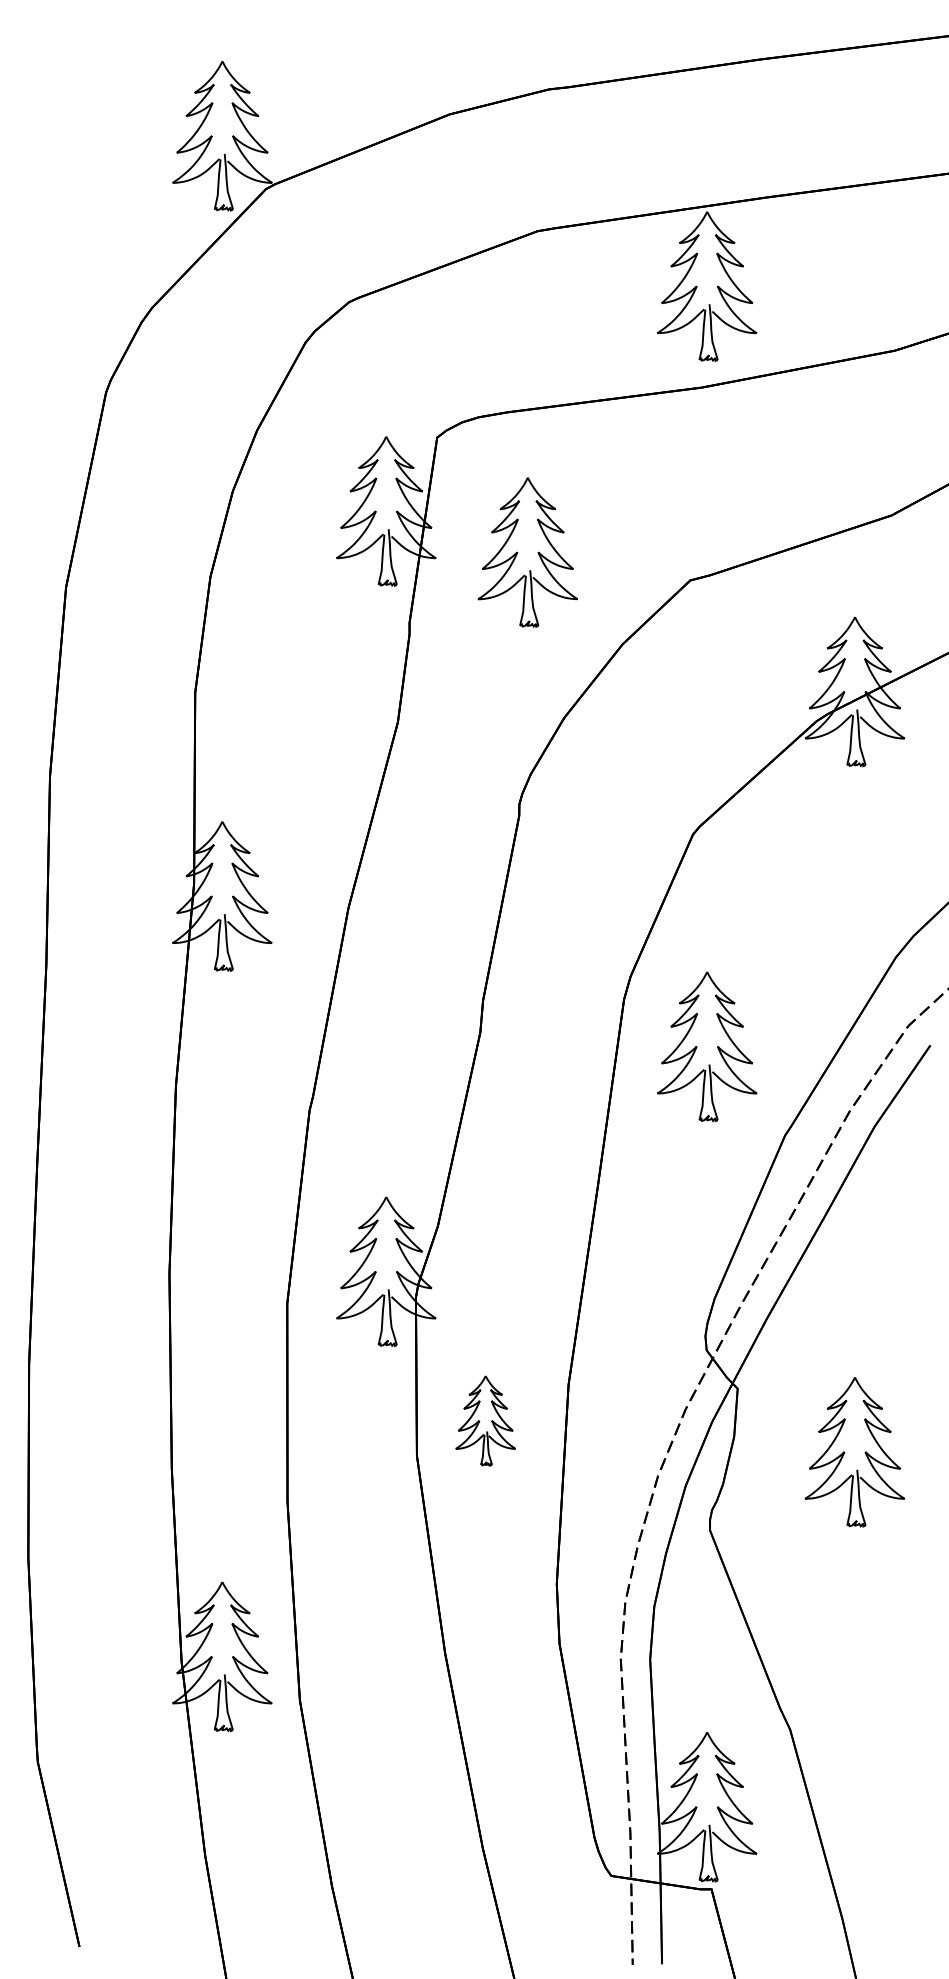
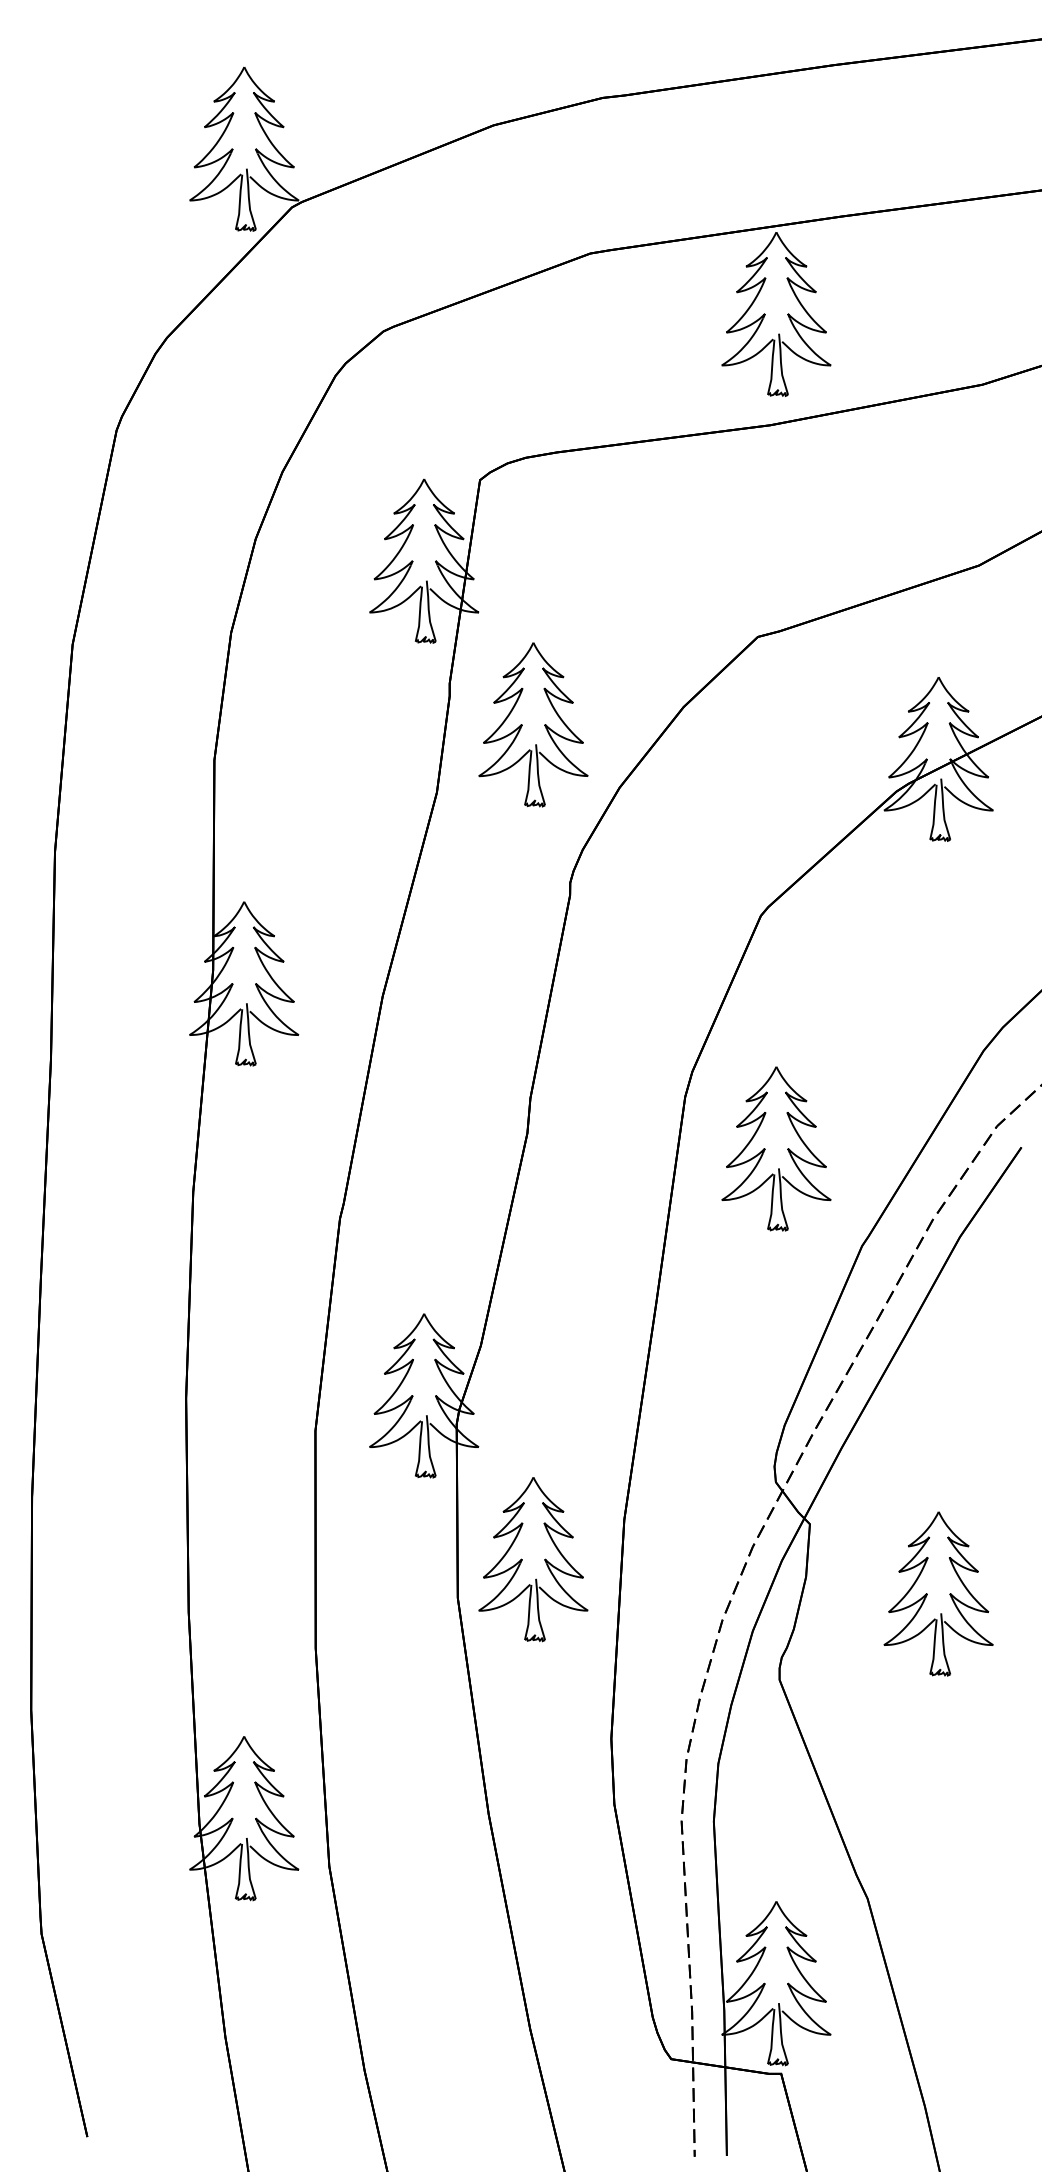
part: (527, 552) -> (533, 724), moved
part: (485, 1420) -> (533, 1559), size x1.67

